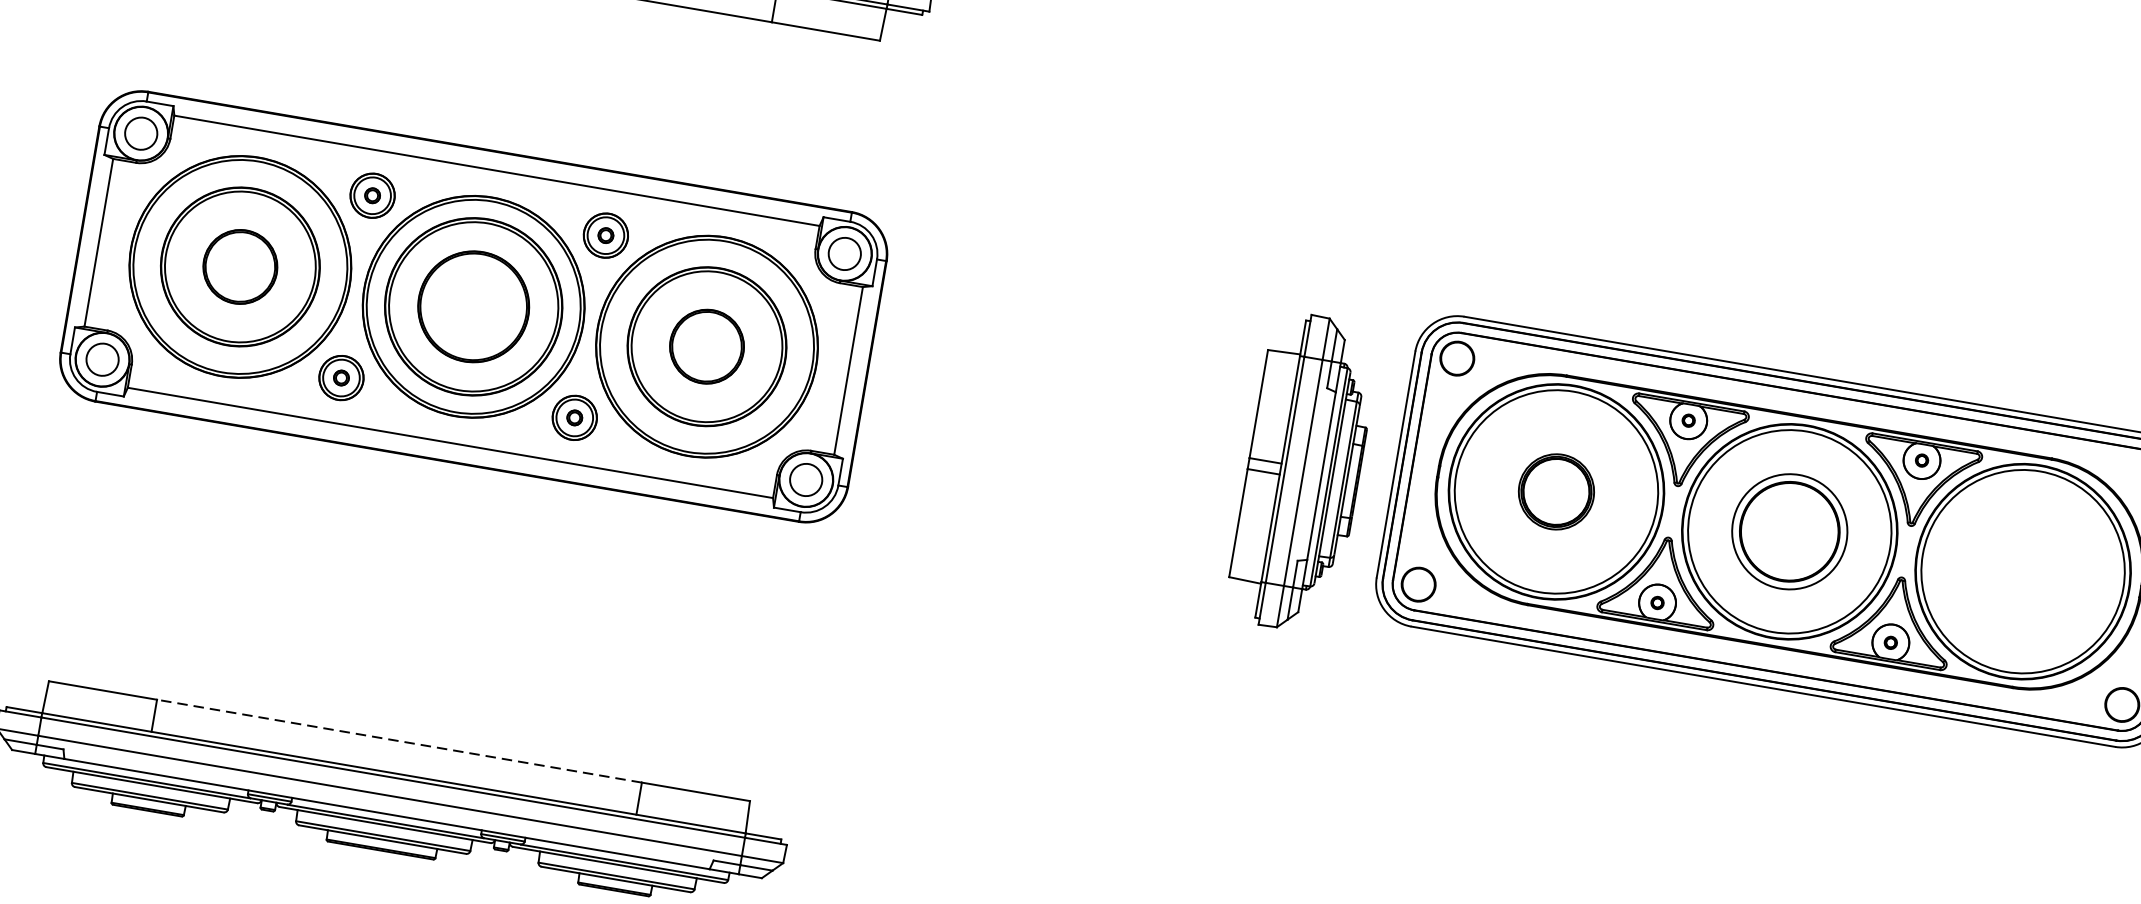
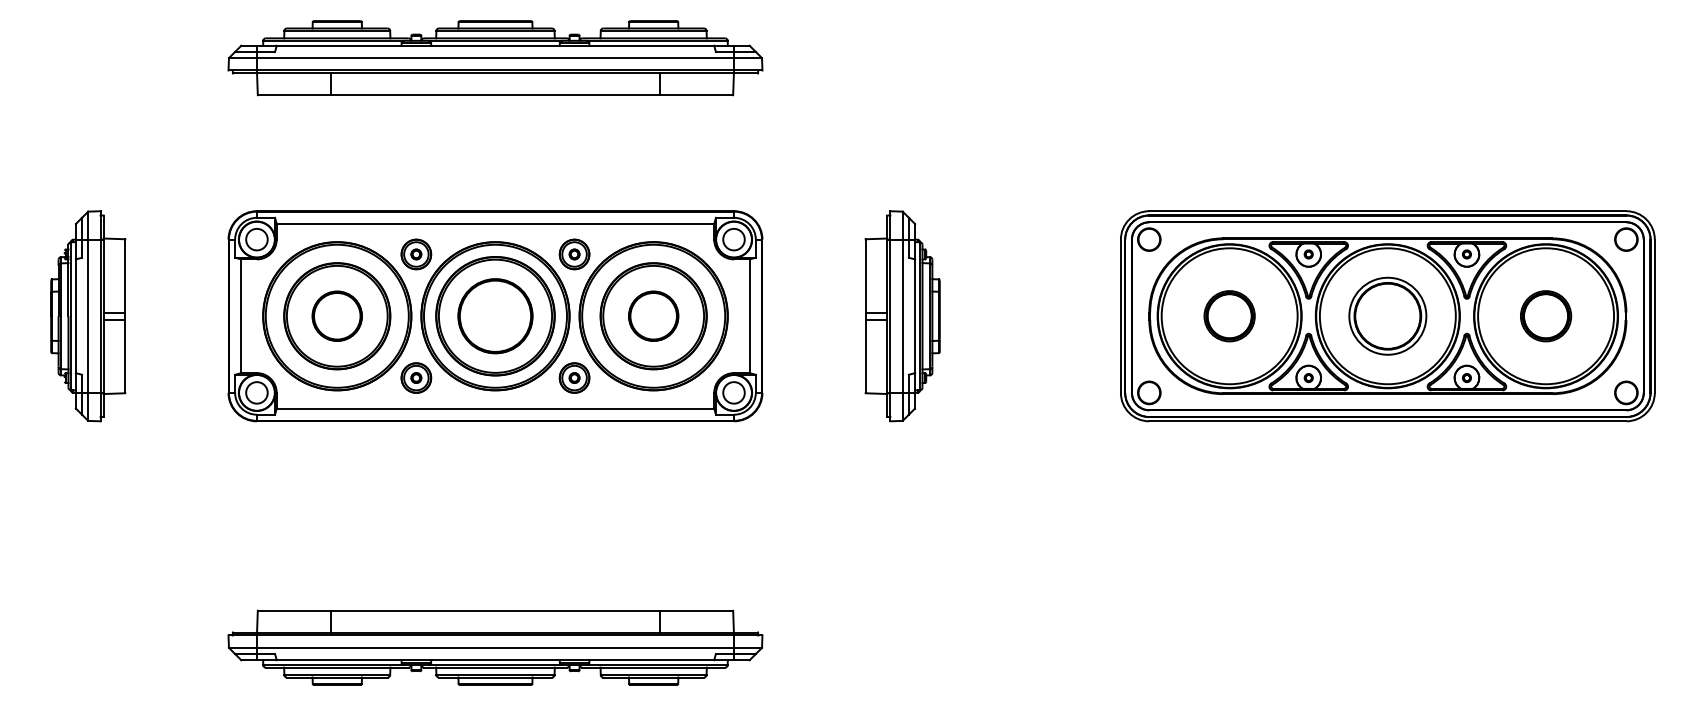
part: (1302, 473) -> (902, 316), moved
part: (2023, 572) -> (1546, 316), added
line: (398, 740) -> (494, 610), dashed -> solid

